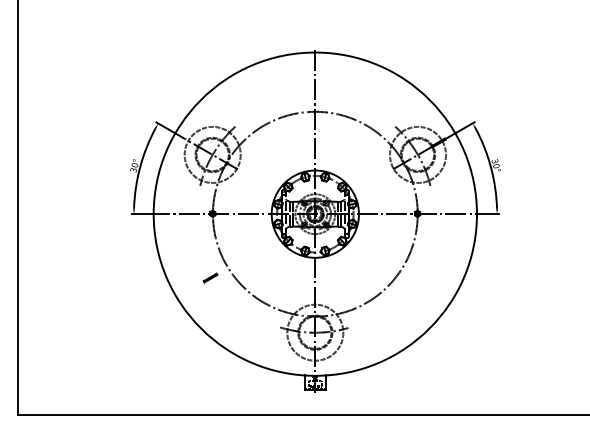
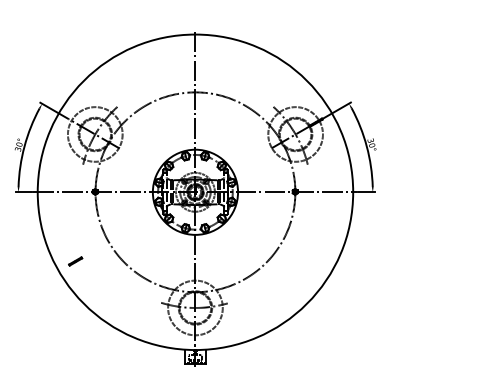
part: (210, 277) -> (75, 260), moved

